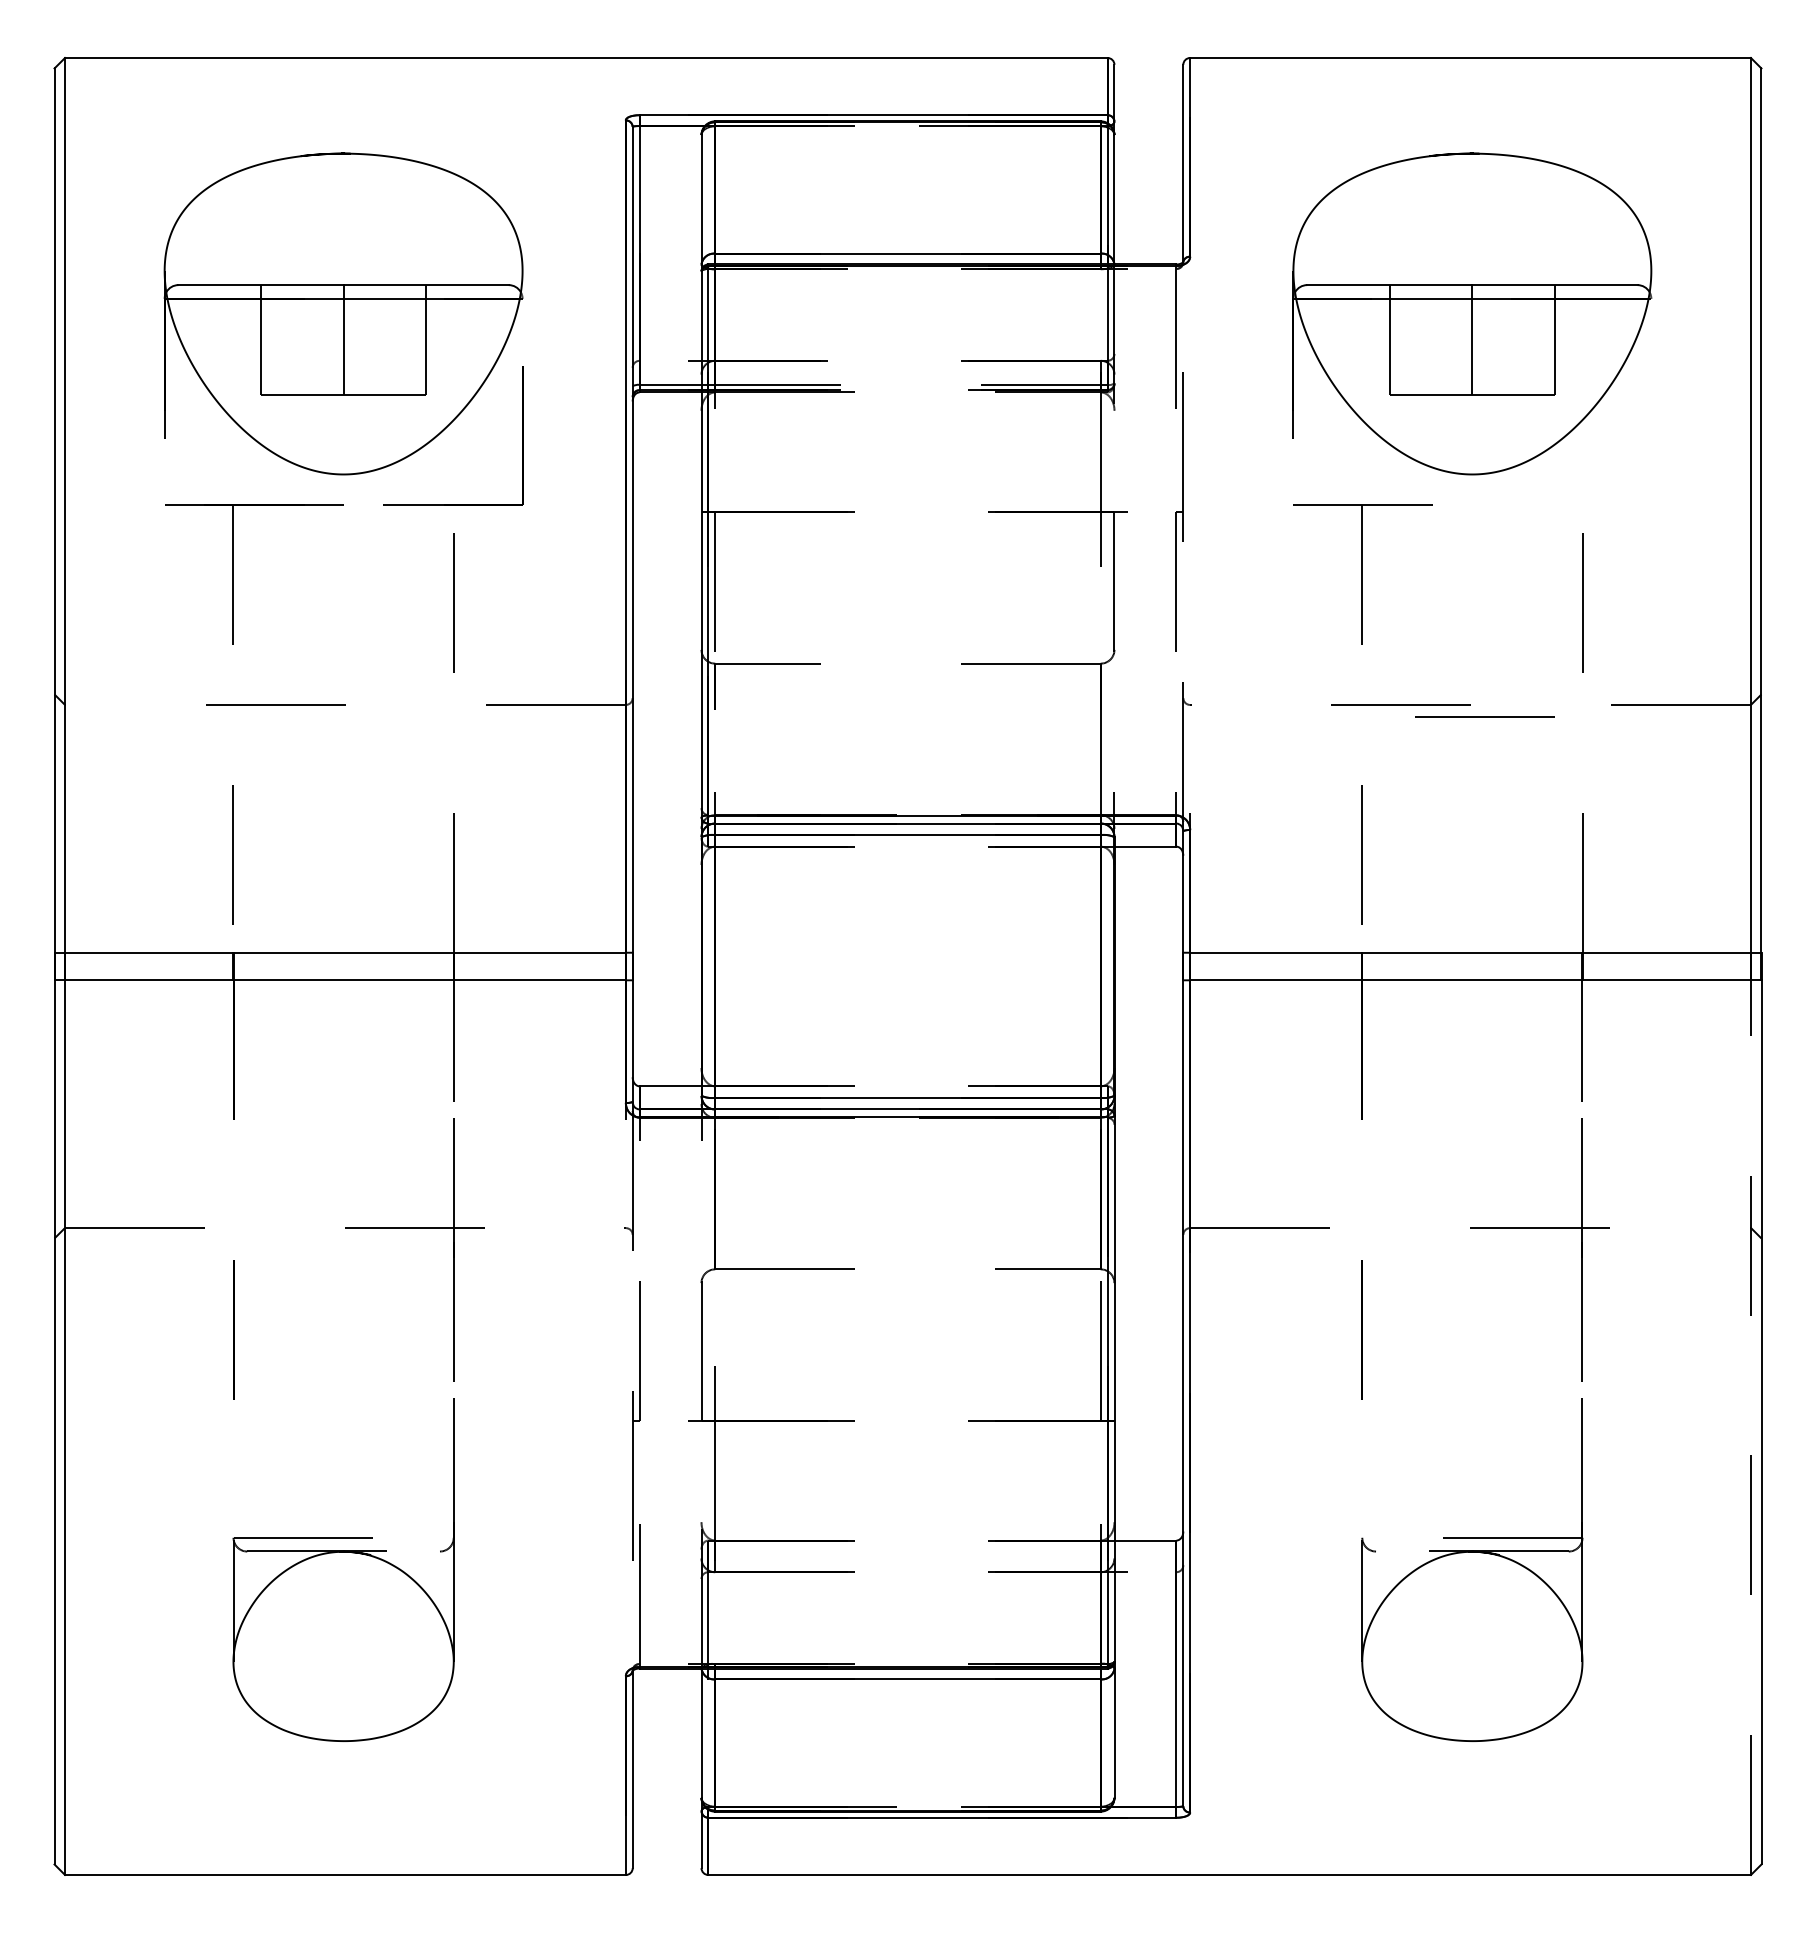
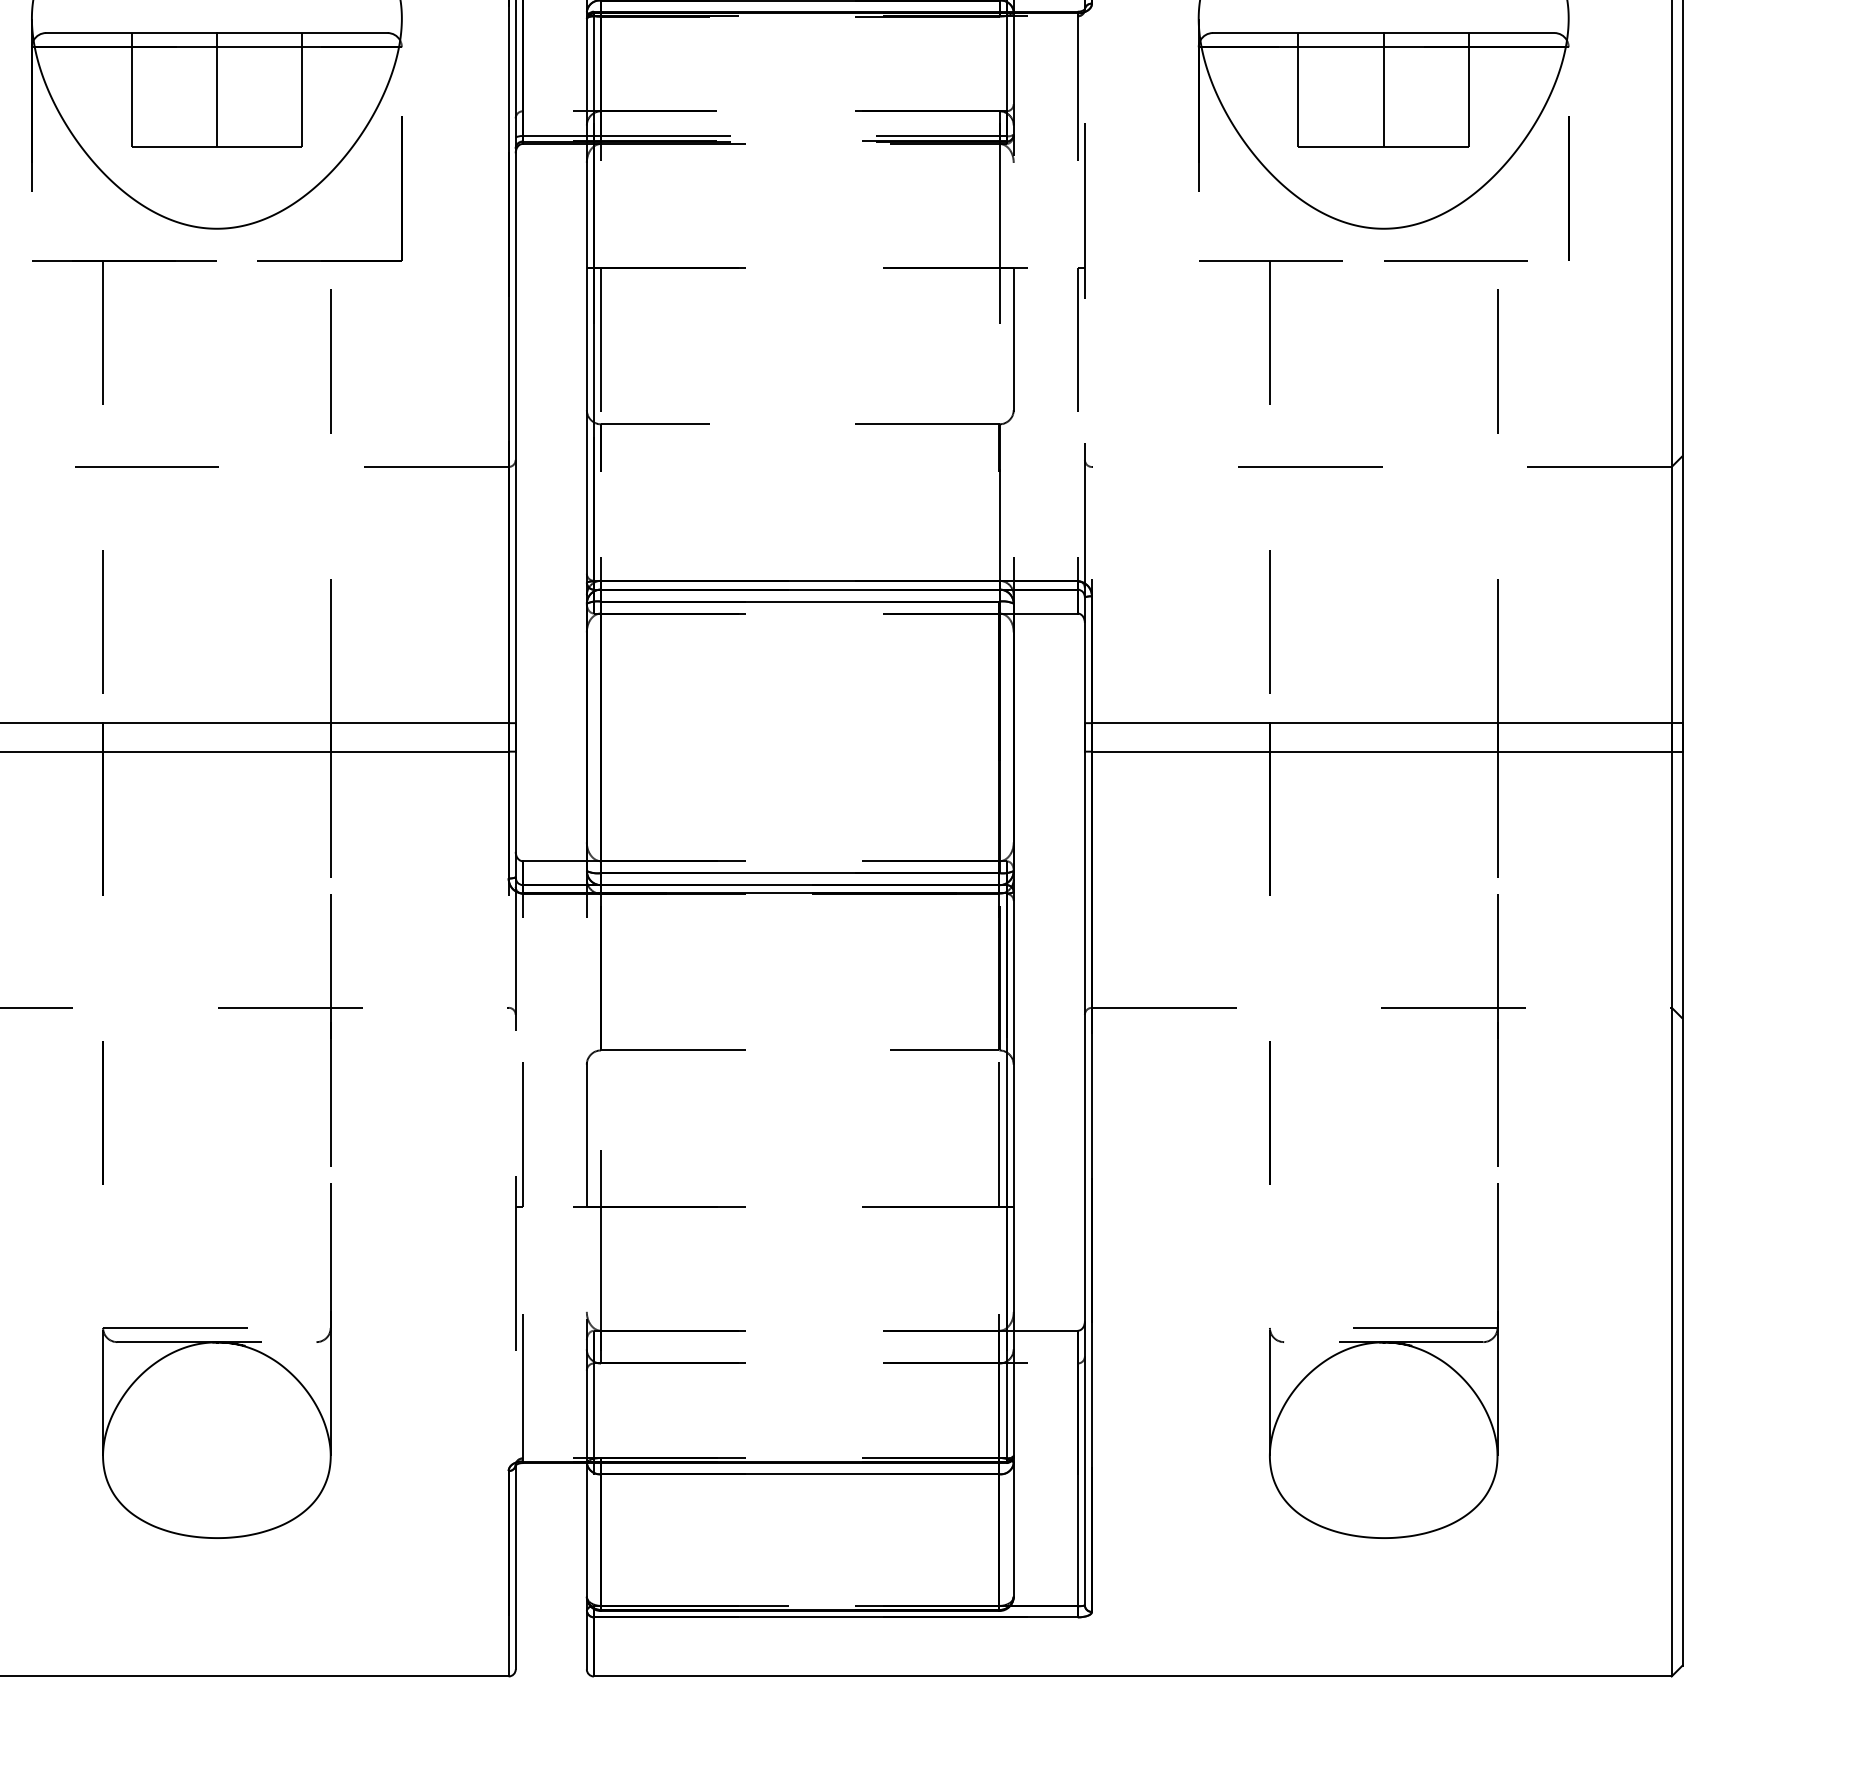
line: (1650, 435) -> (1567, 188), added
line: (1484, 716) -> (1455, 259), moved
line: (1751, 1427) -> (1672, 1213), dashed -> solid

